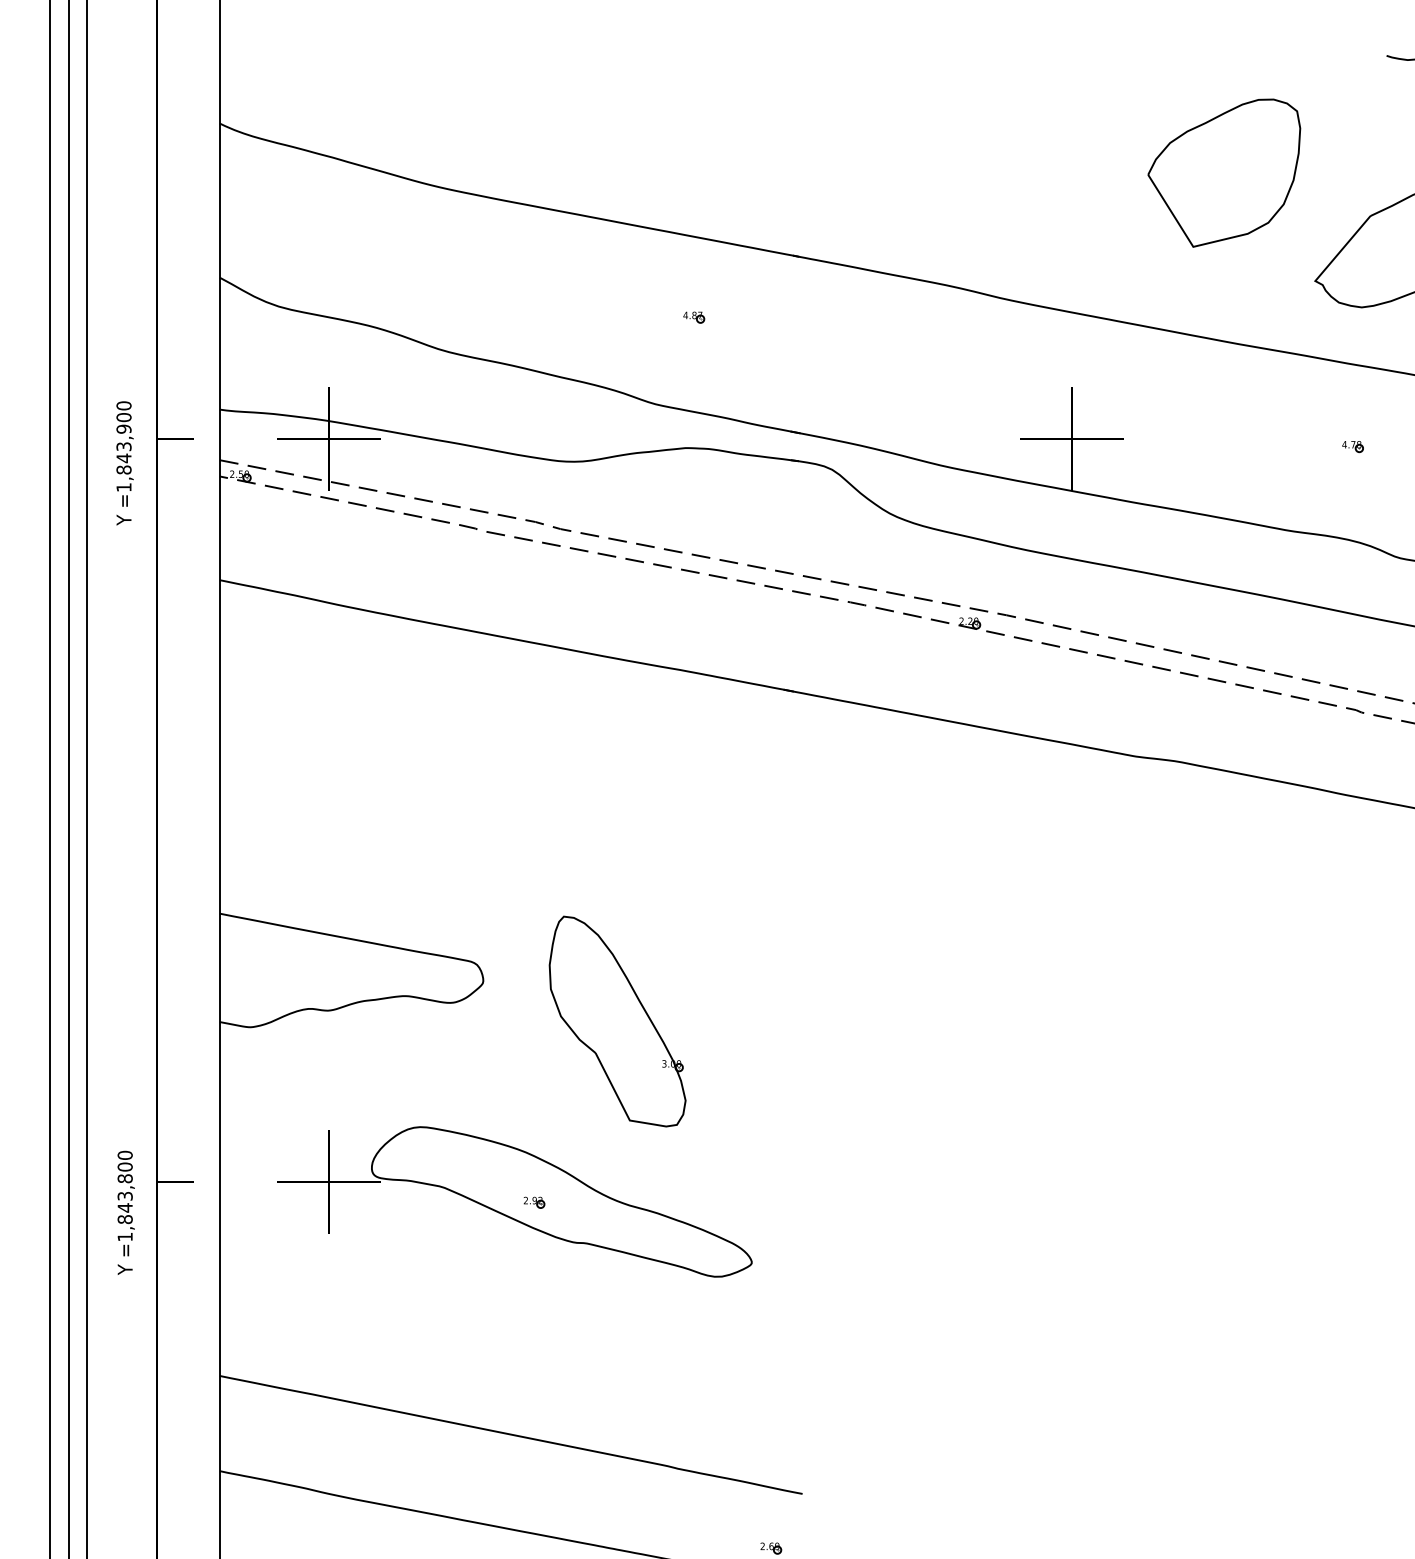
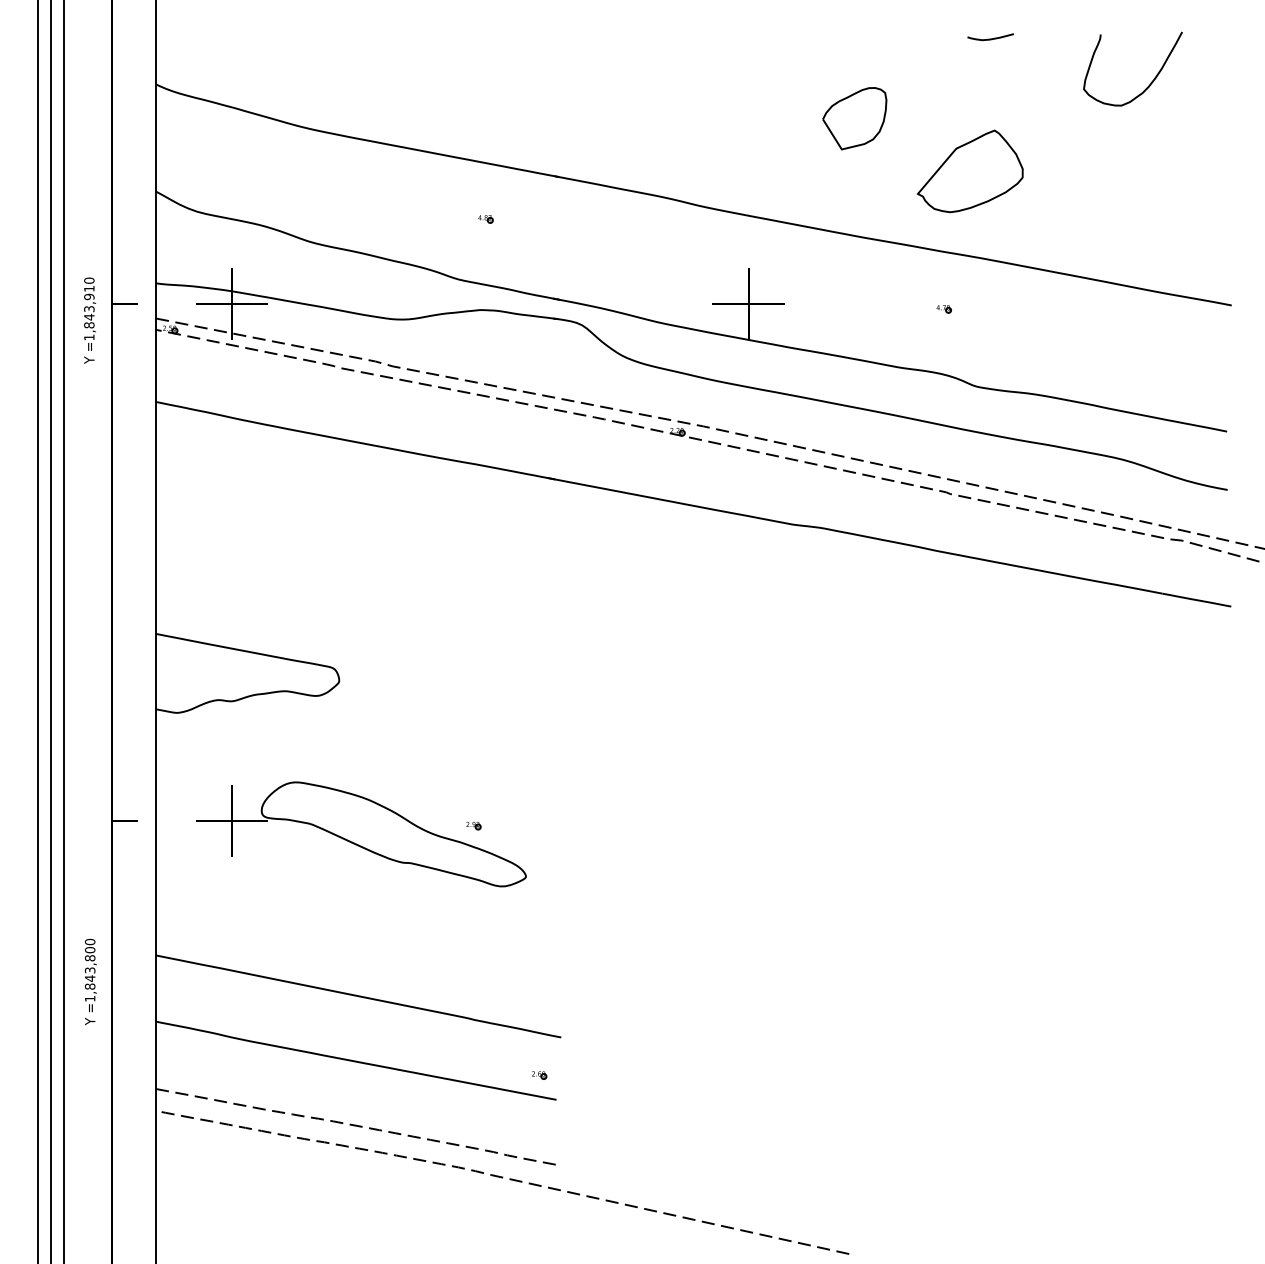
part: (1224, 172) -> (854, 118), size x0.6
text: (124, 417) -> (89, 288), =1,843,900 -> =1,843,910
part: (617, 1020) -> (432, 708), removed
part: (534, 1202) -> (473, 825), moved
text: (125, 1212) -> (90, 981), moved

